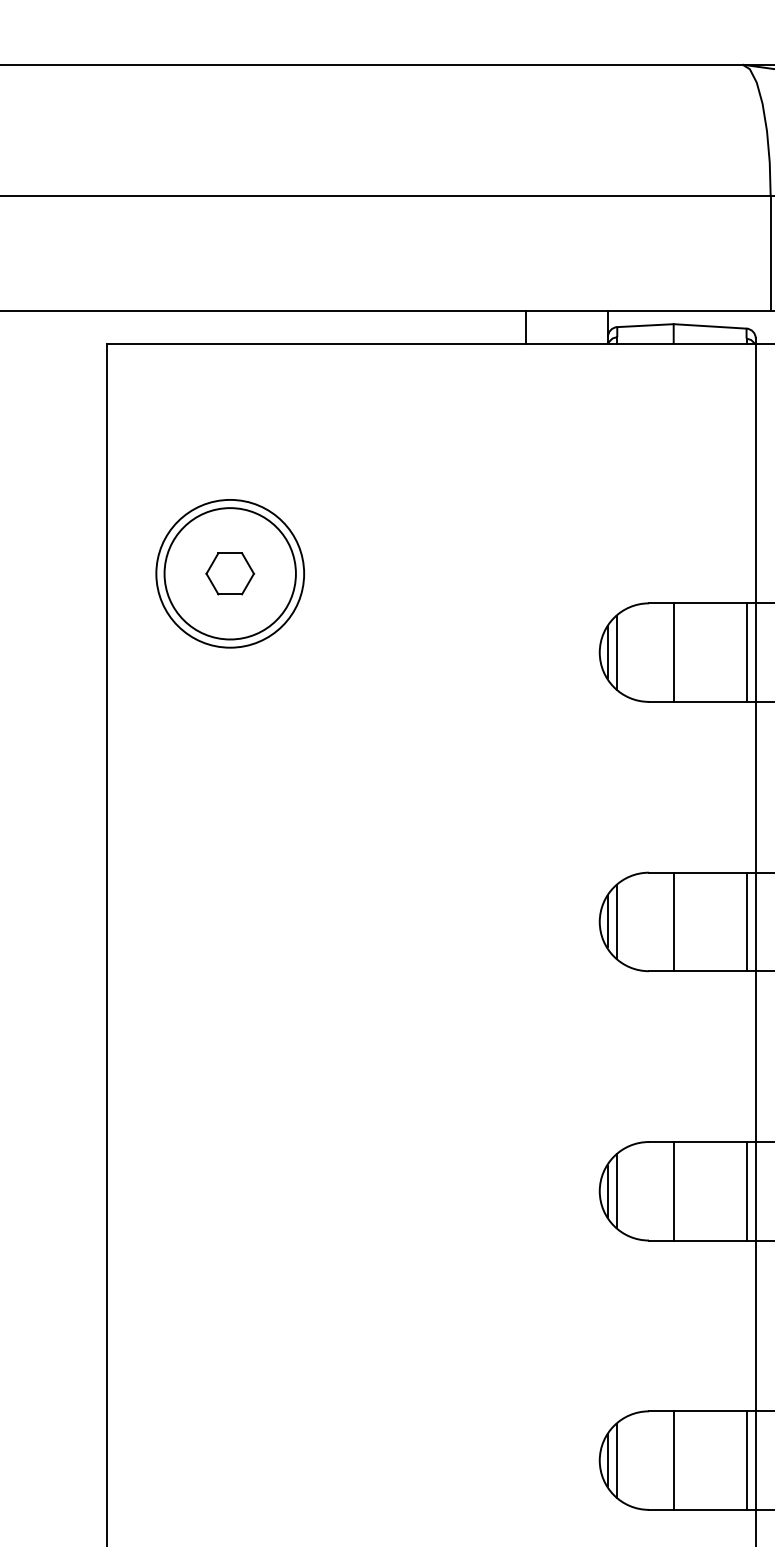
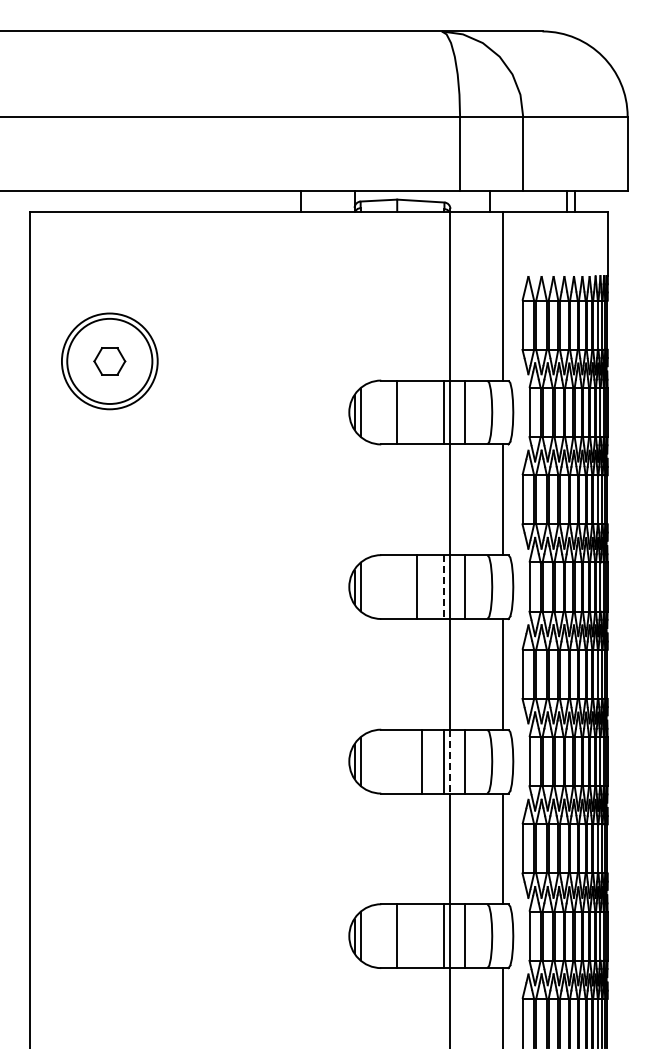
line: (674, 922) -> (417, 587), moved
line: (746, 922) -> (444, 587), solid -> dashed
line: (674, 1191) -> (422, 761), moved
line: (755, 1191) -> (450, 761), solid -> dashed

